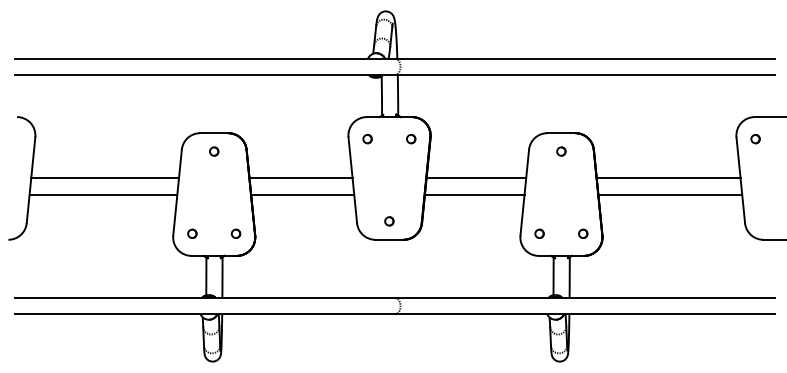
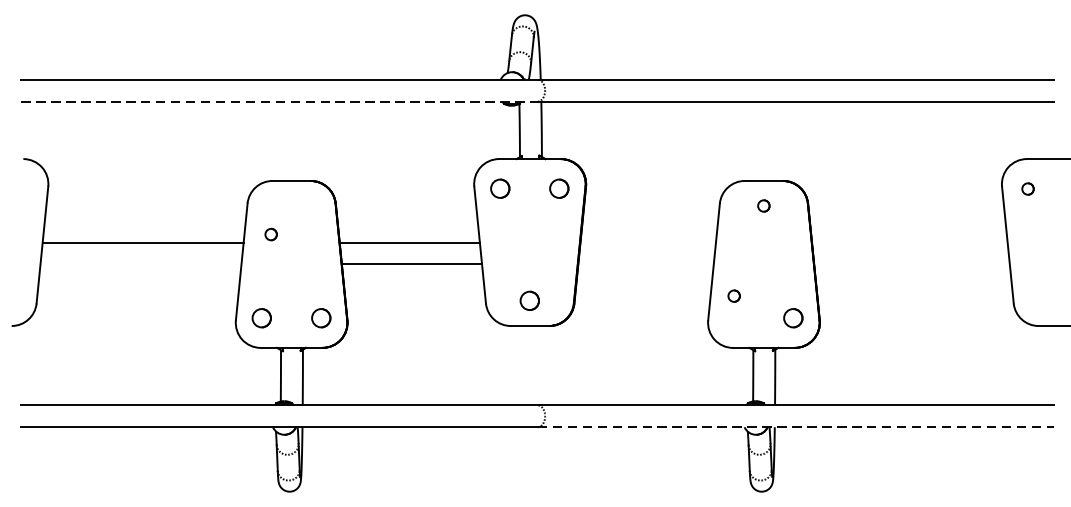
line: (205, 74) -> (279, 101), solid -> dashed
part: (367, 139) -> (500, 189), size x1.6
part: (411, 139) -> (559, 189), size x1.6
part: (214, 151) -> (271, 234), moved
line: (476, 178) -> (648, 242), removed
line: (668, 178) -> (909, 242), removed
line: (103, 194) -> (141, 264), removed
line: (474, 194) -> (645, 264), removed
line: (670, 194) -> (912, 264), removed
part: (389, 221) -> (530, 301), size x1.6
part: (192, 233) -> (262, 317), size x1.6
part: (235, 233) -> (320, 317), size x1.6
part: (539, 233) -> (734, 295), moved
part: (583, 233) -> (793, 317), size x1.6
line: (585, 314) -> (796, 427), solid -> dashed

